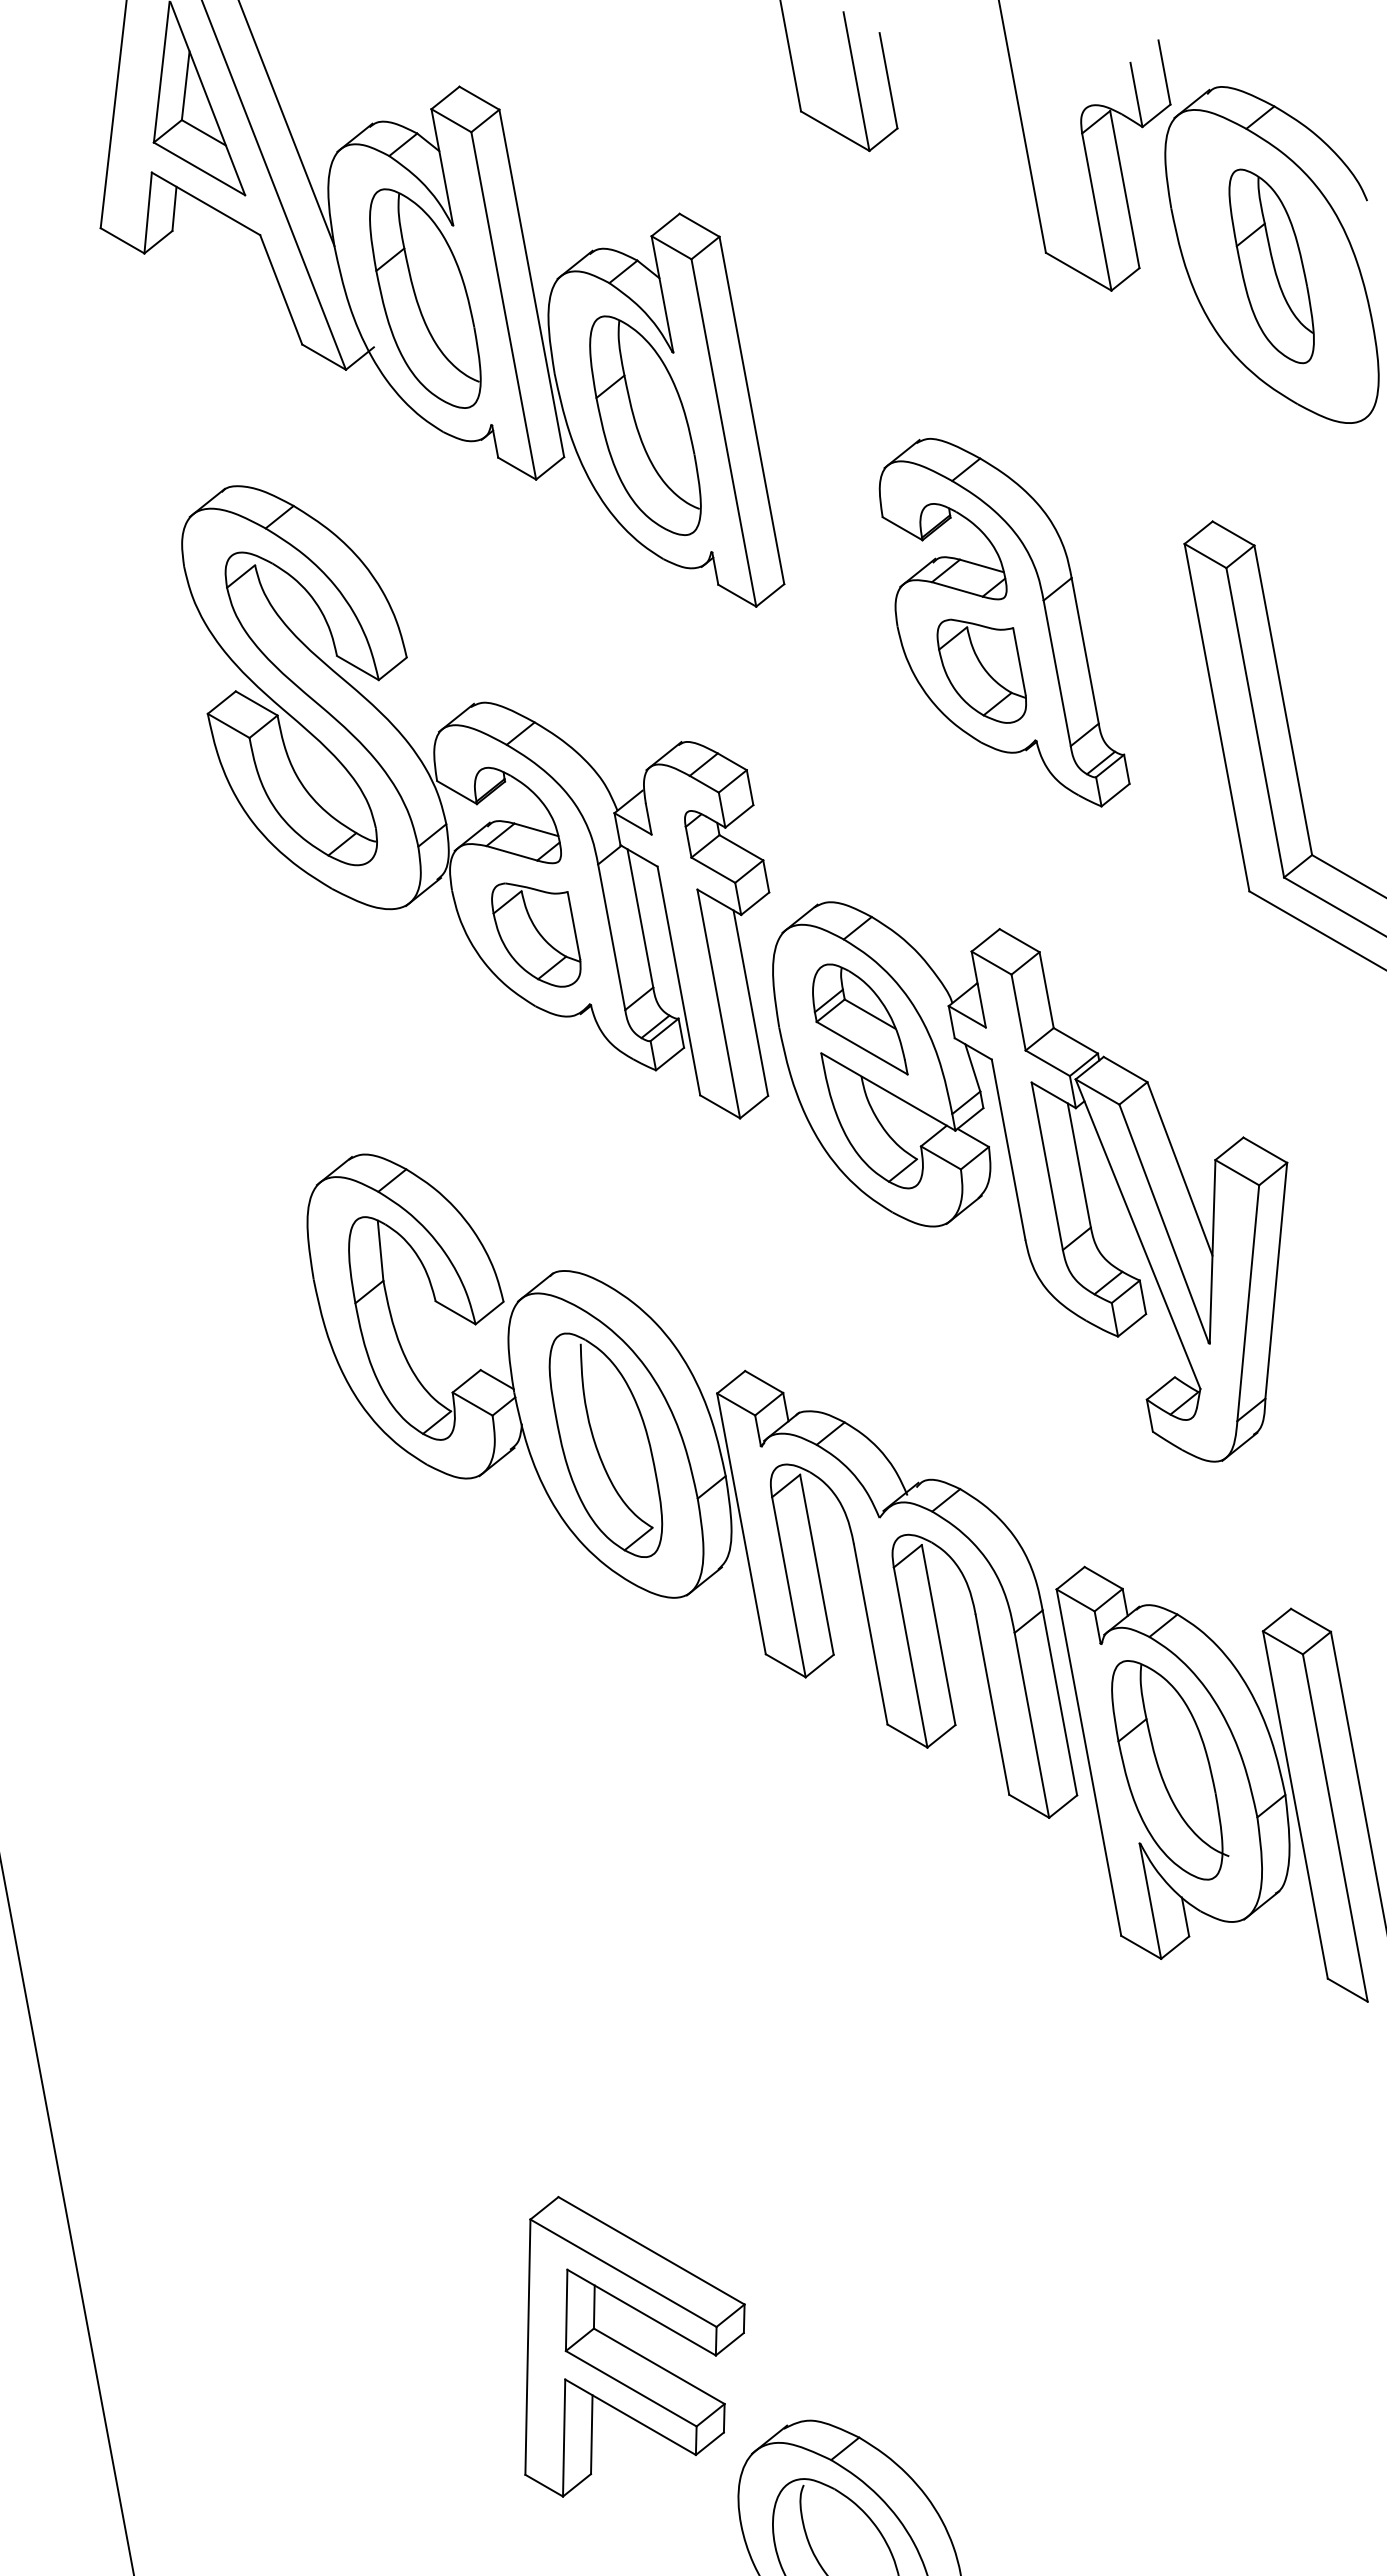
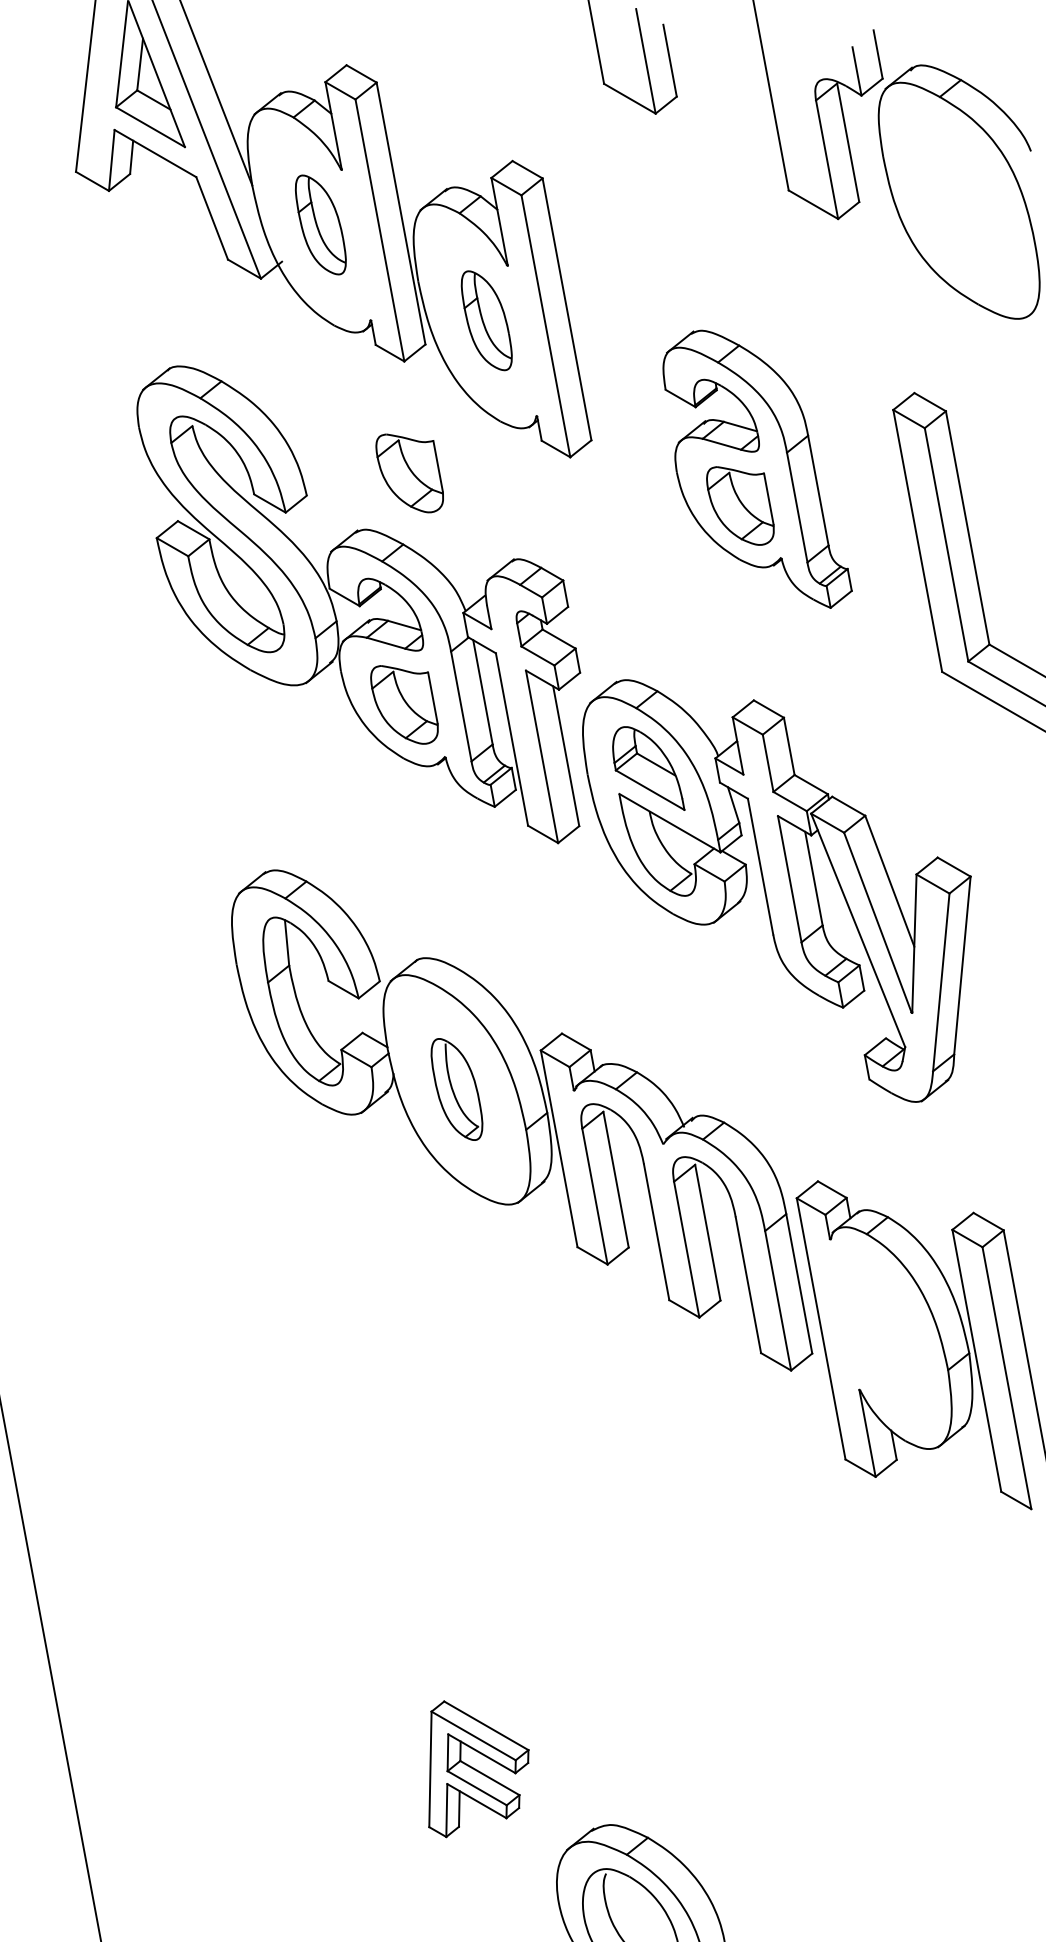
part: (1271, 266) -> (958, 200), removed
part: (425, 298) -> (320, 224), size x0.6
part: (645, 425) -> (486, 320), size x0.6
part: (543, 627) -> (409, 472), added
part: (605, 1444) -> (456, 1089), size x0.6
part: (1170, 1770) -> (882, 1334), removed
part: (634, 2346) -> (478, 1769), size x0.6

